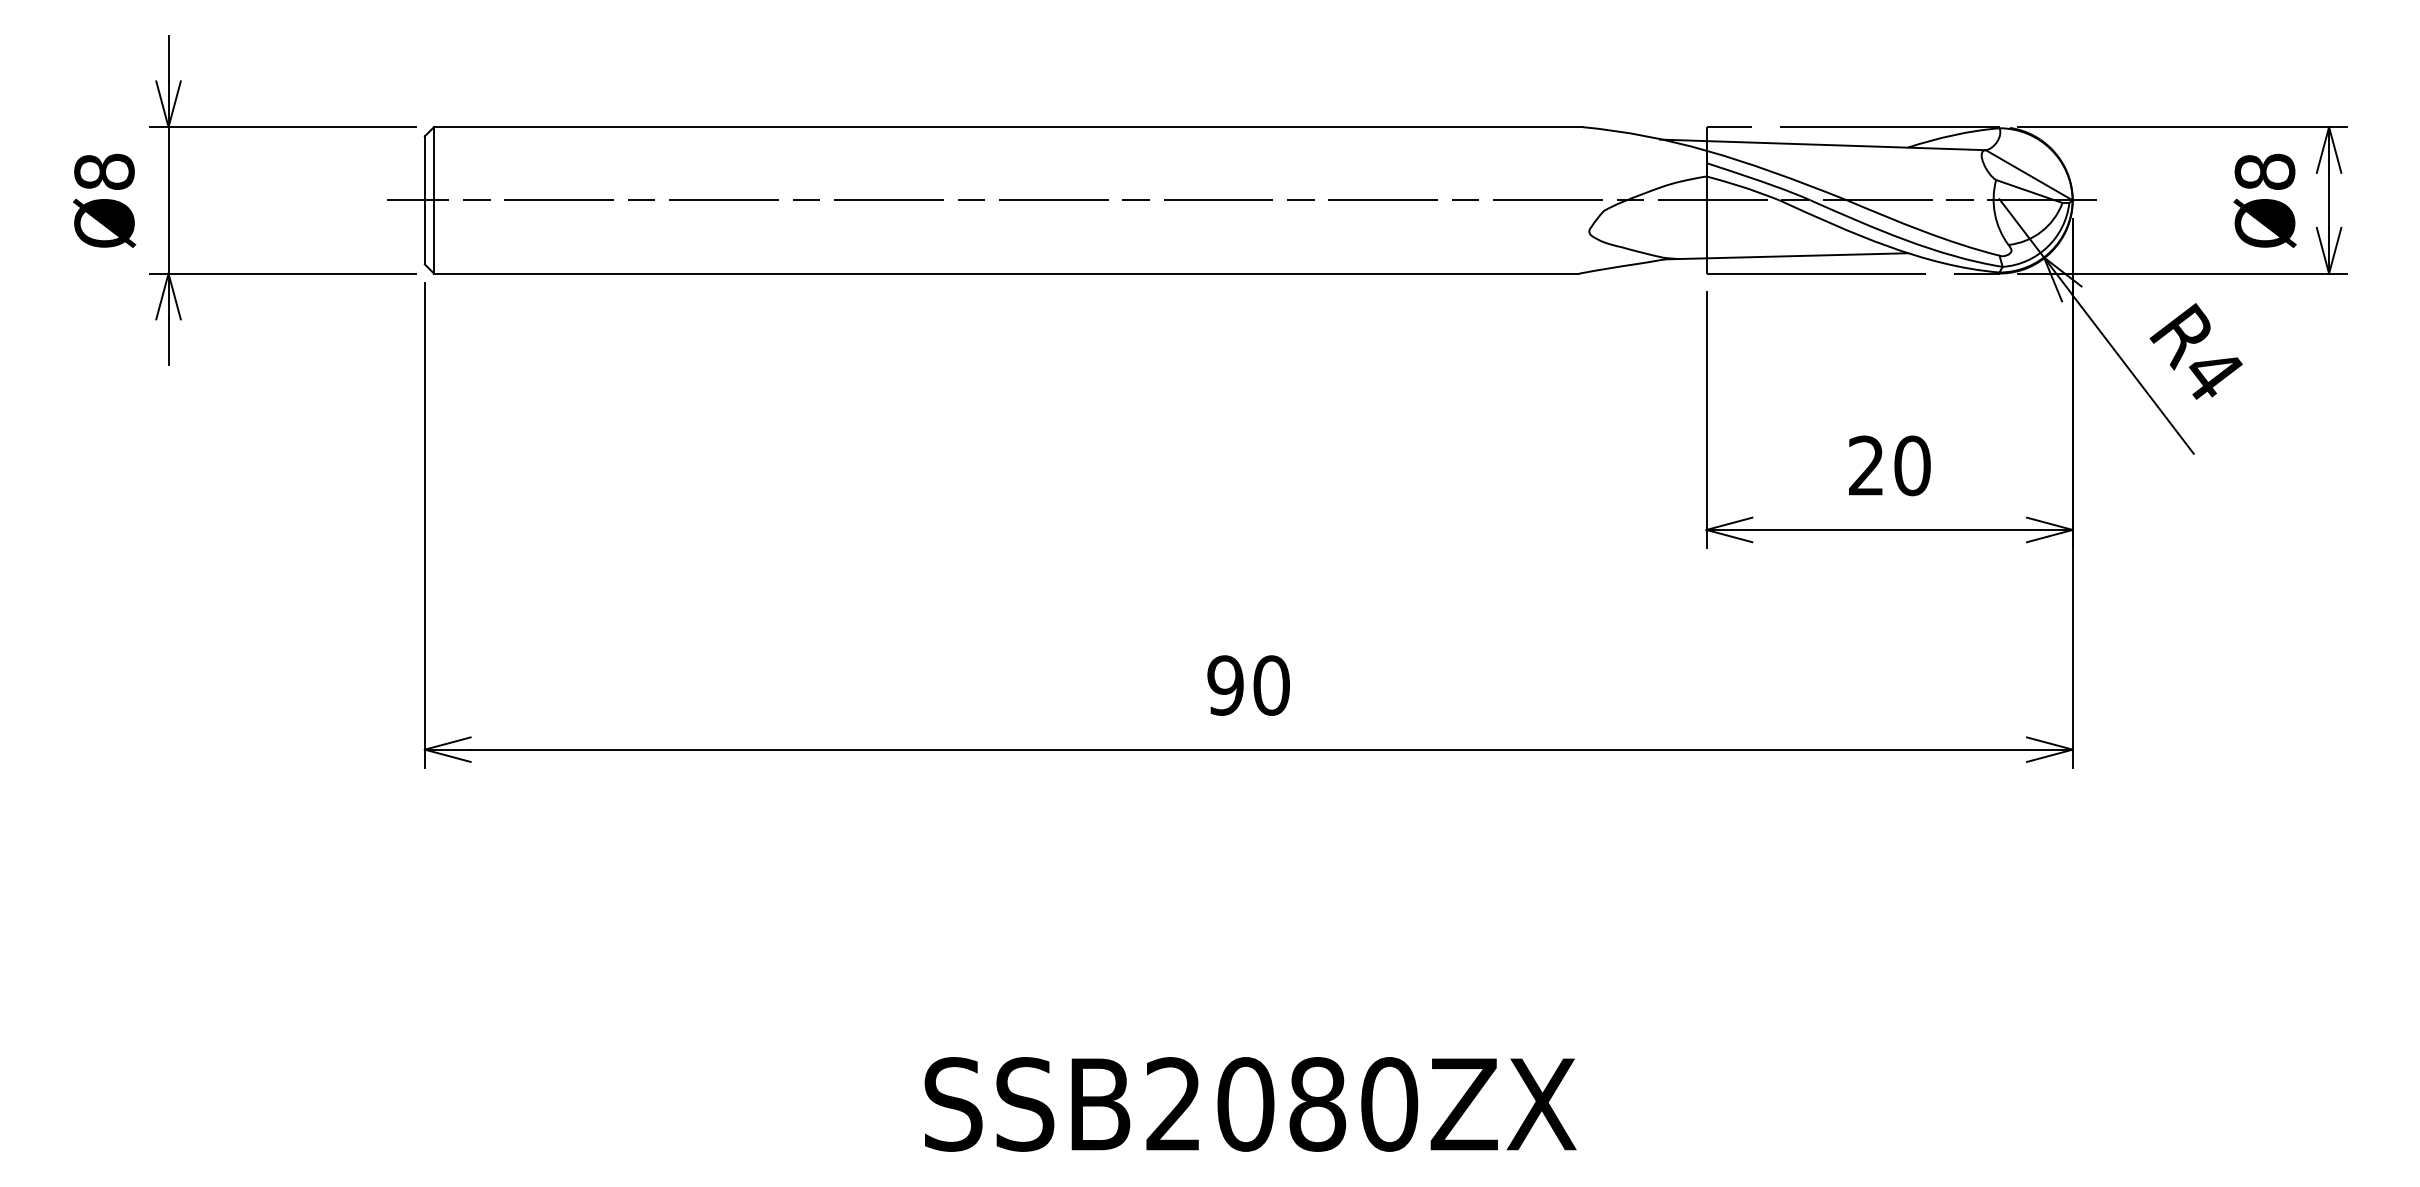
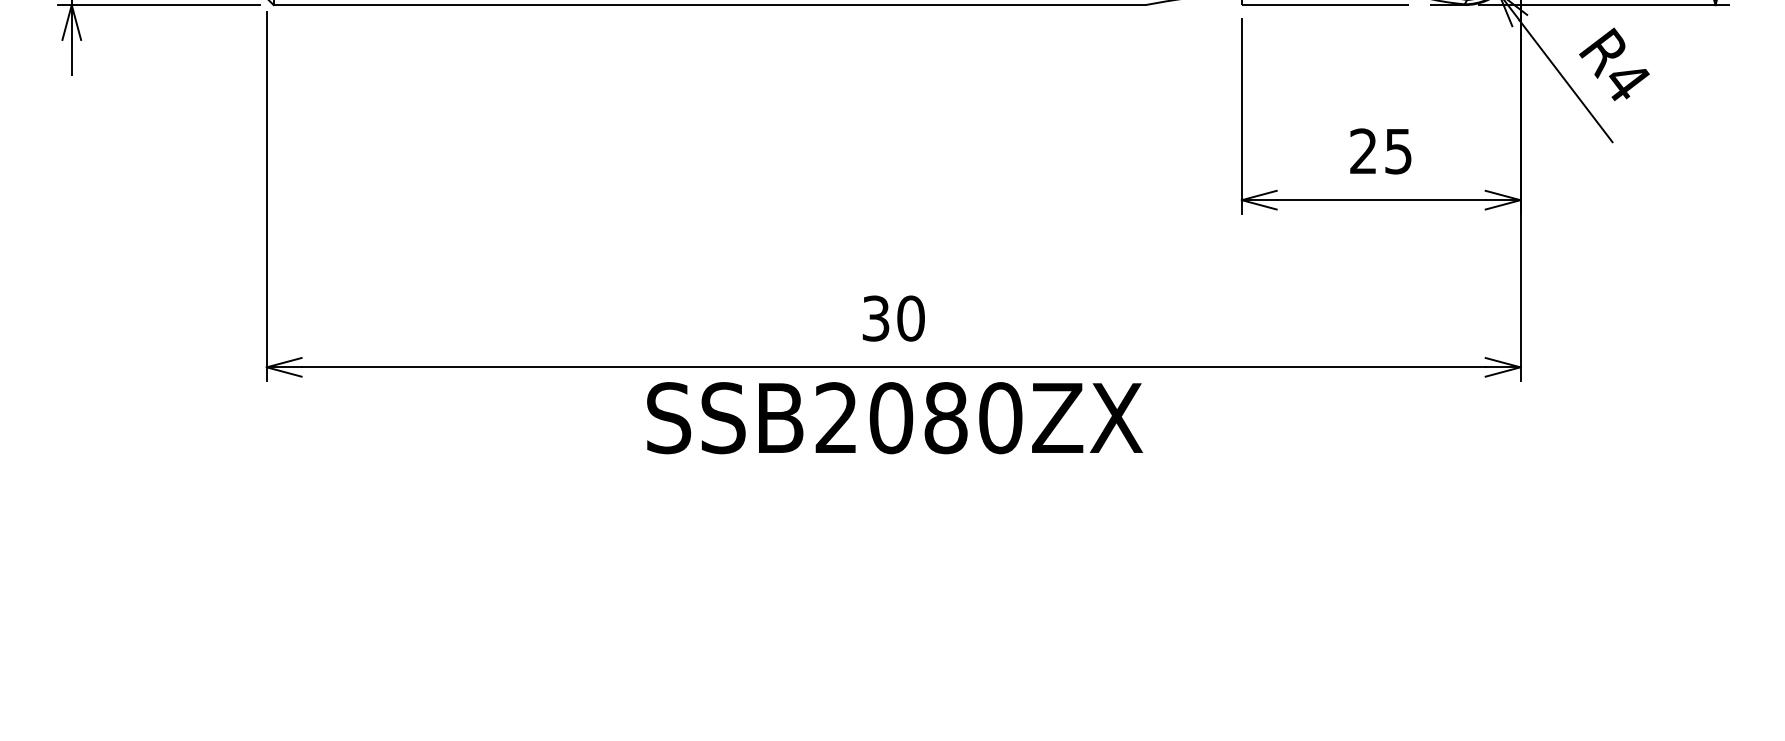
text: (1912, 465) -> (1398, 151), 20 -> 25
text: (1225, 685) -> (875, 318), 90 -> 30
text: (1250, 1104) -> (894, 418), moved

